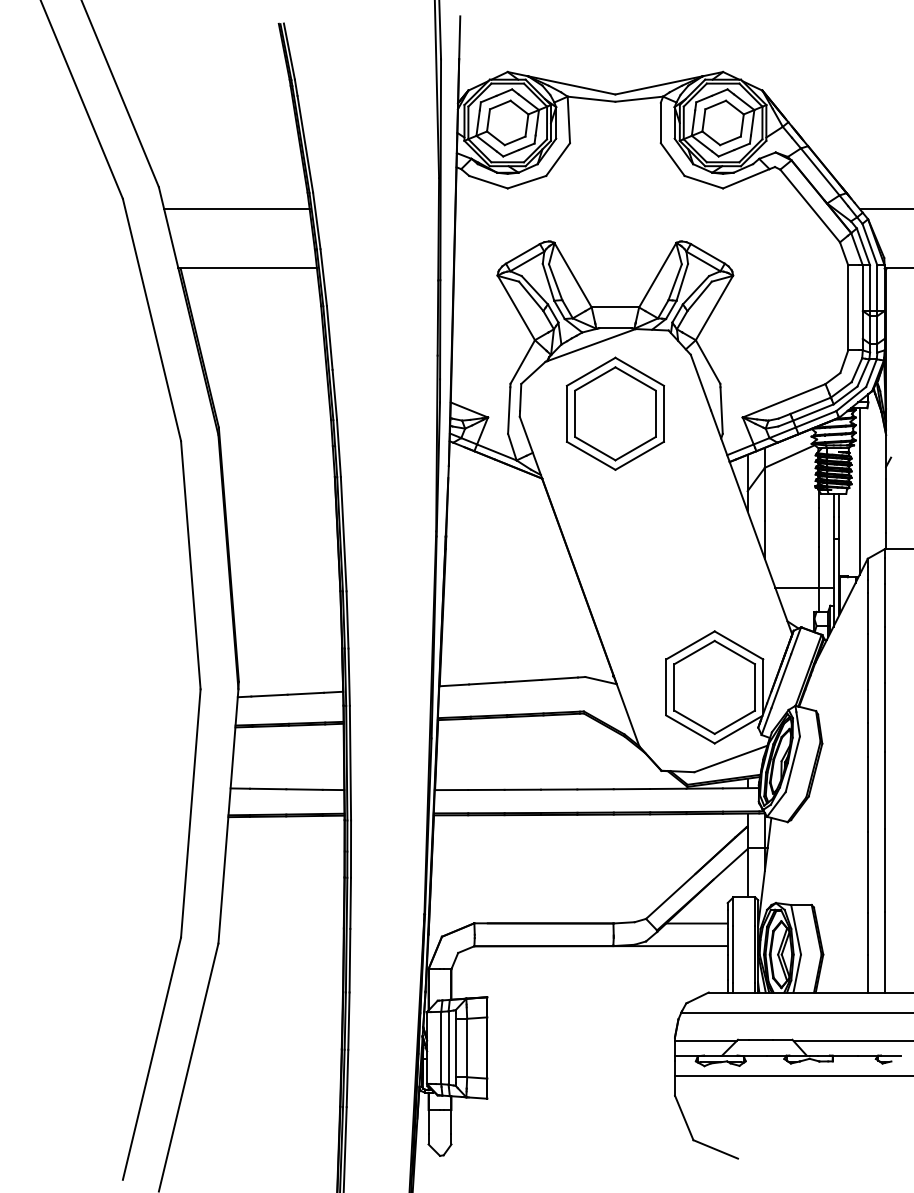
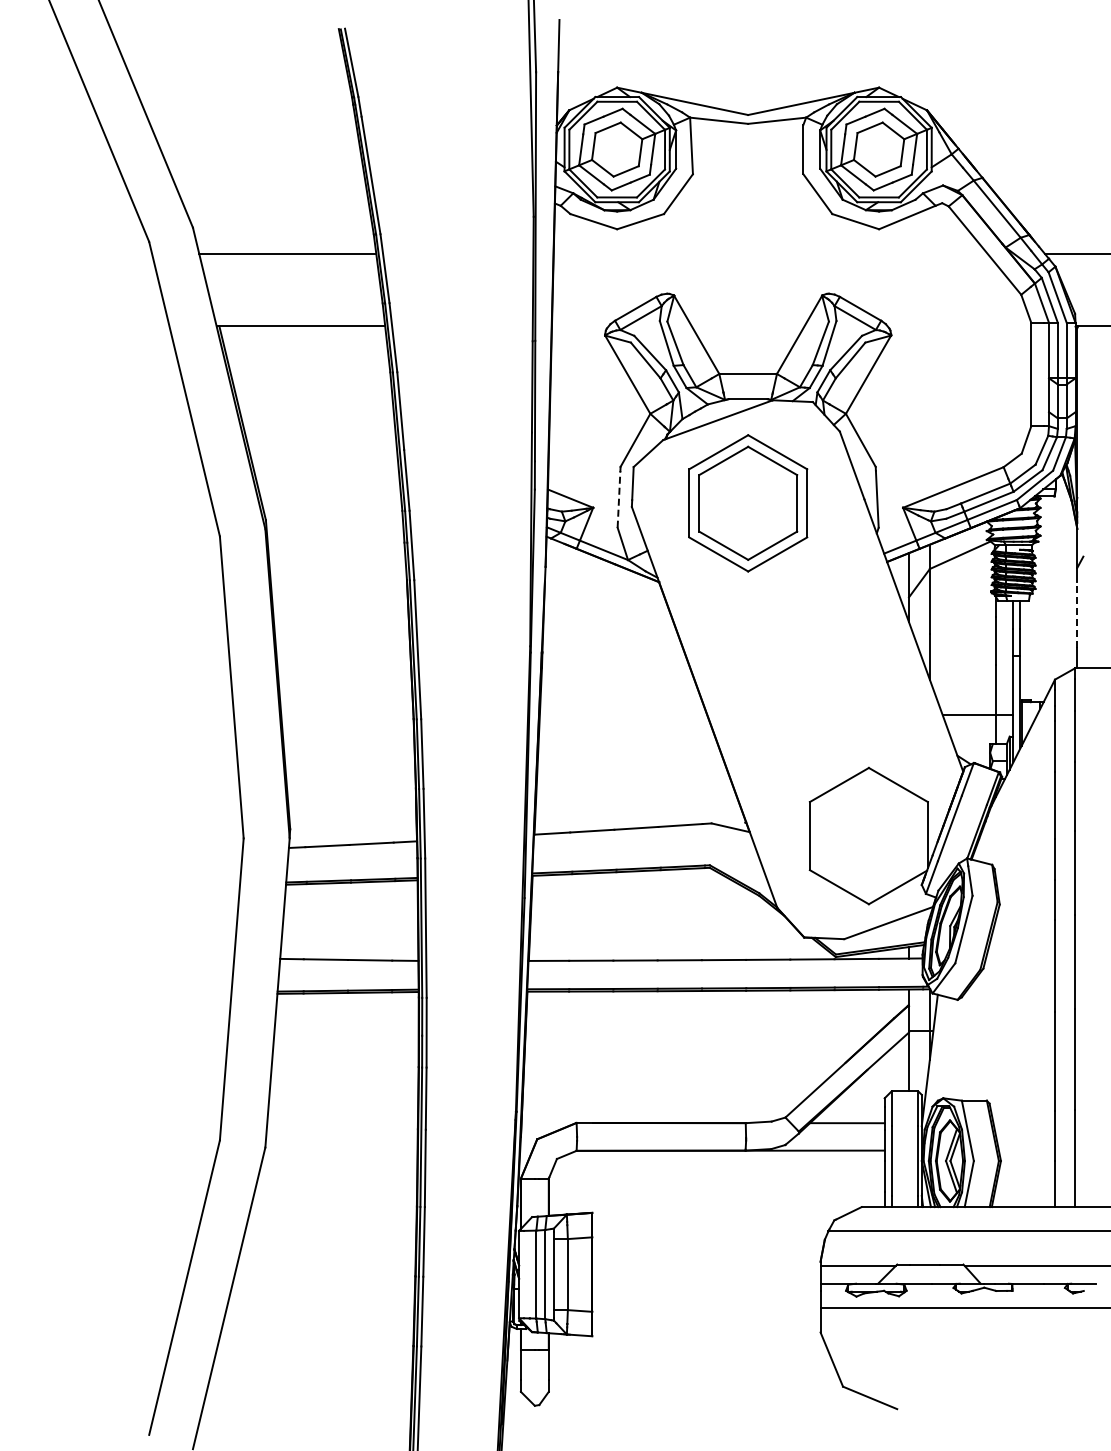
line: (509, 409) -> (619, 498), solid -> dashed
line: (859, 491) -> (1045, 597), removed
line: (886, 505) -> (1077, 614), solid -> dashed
part: (714, 686) -> (868, 835), removed

